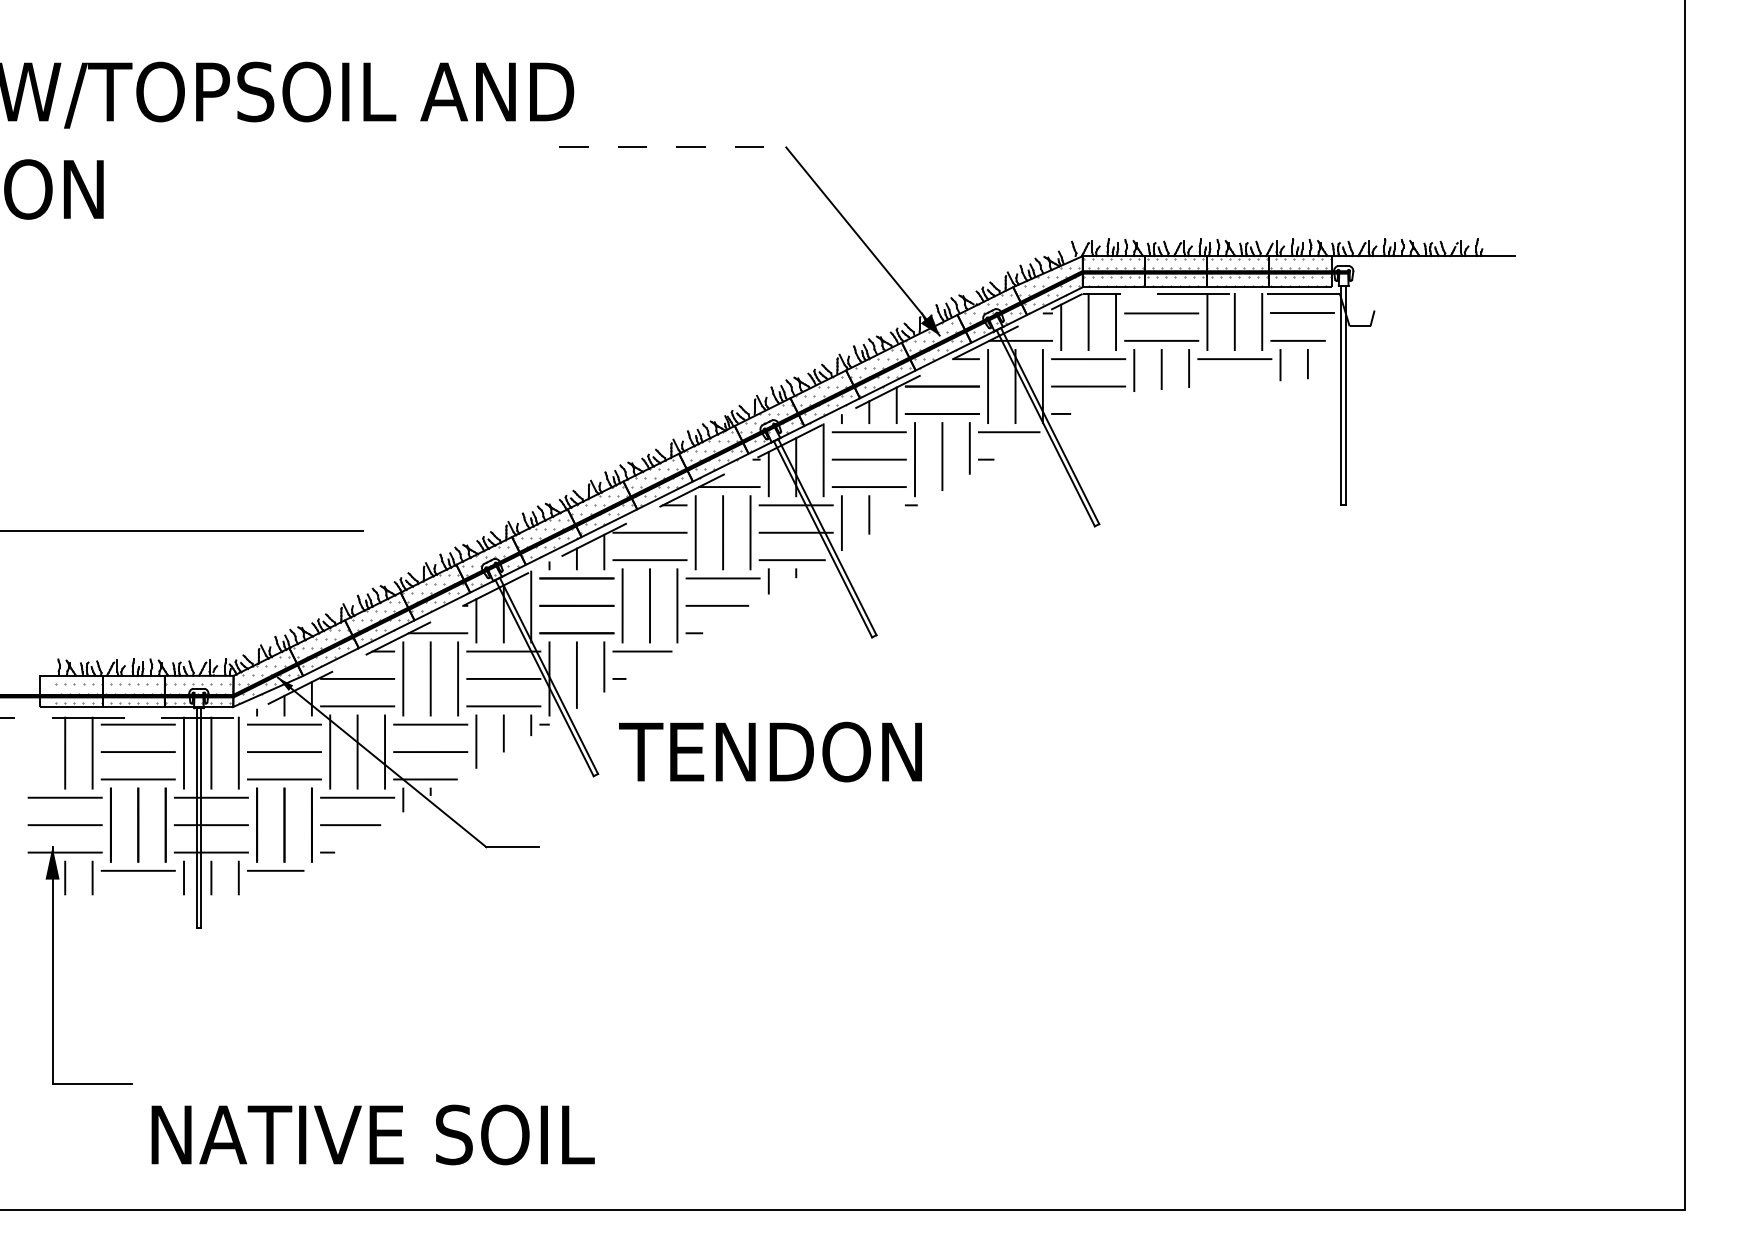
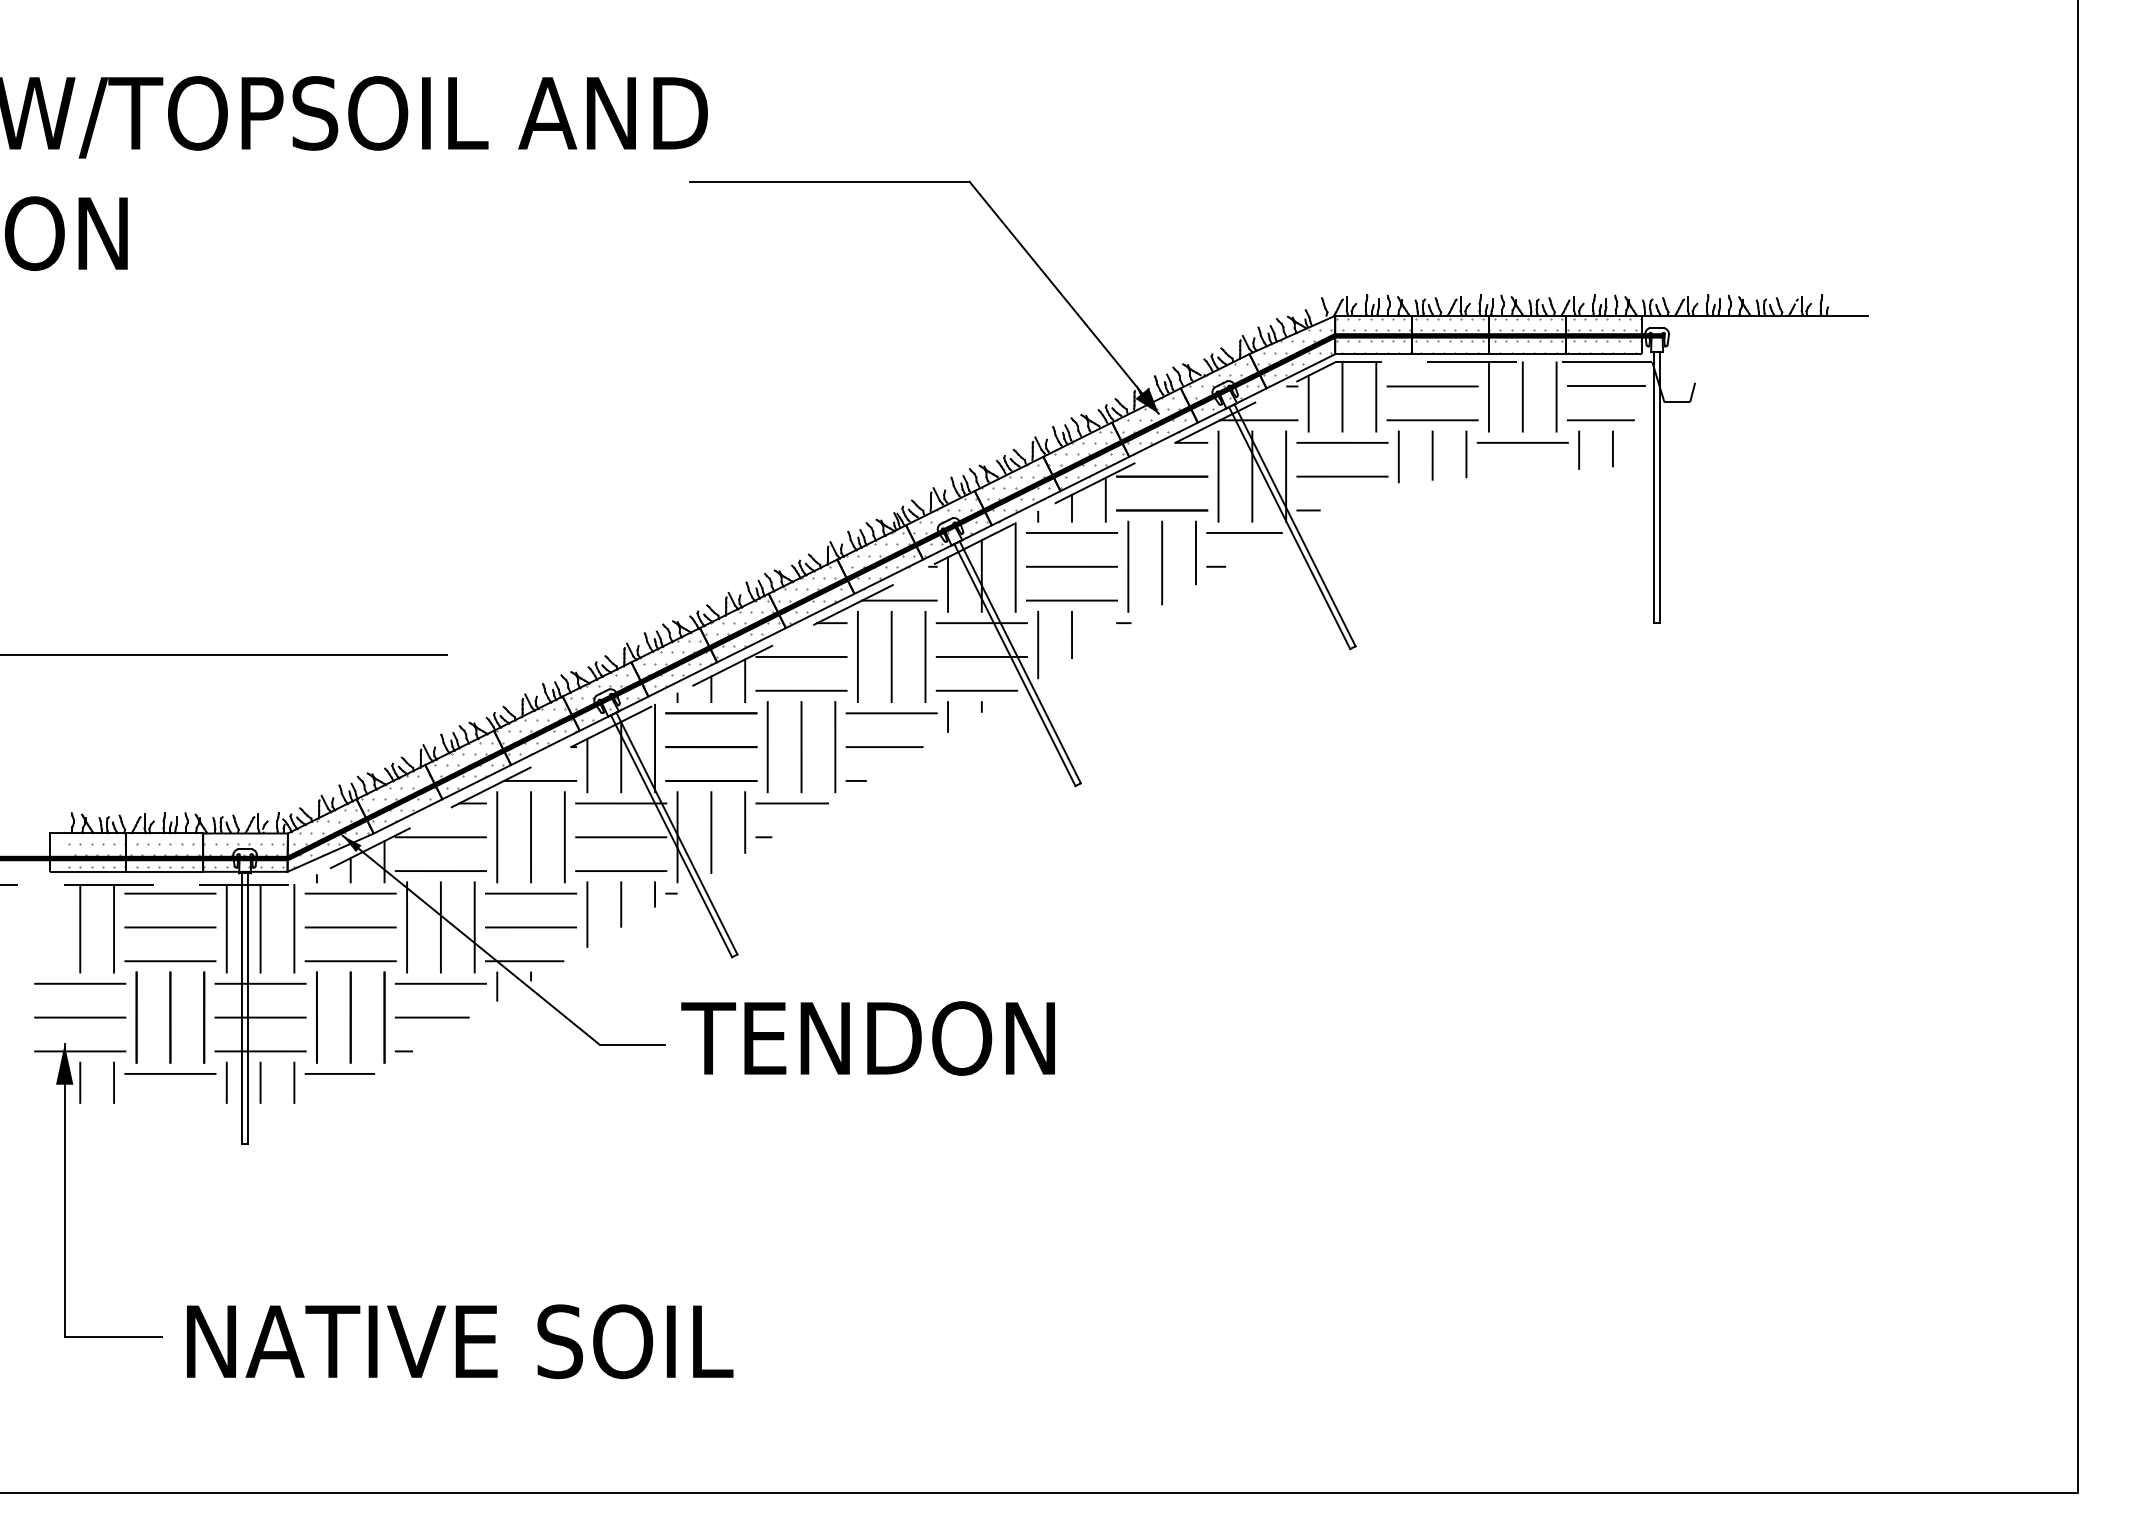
line: (672, 147) -> (829, 181), dashed -> solid
text: (769, 752) -> (867, 1038), moved
text: (373, 1134) -> (460, 1341), moved

